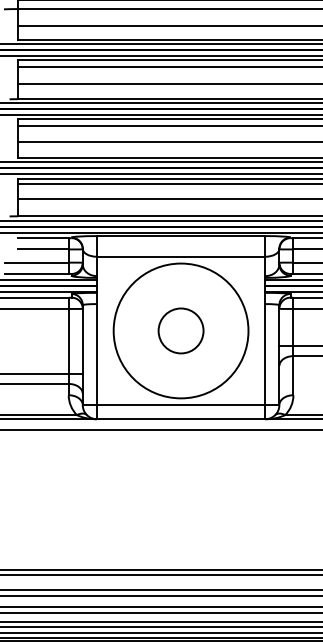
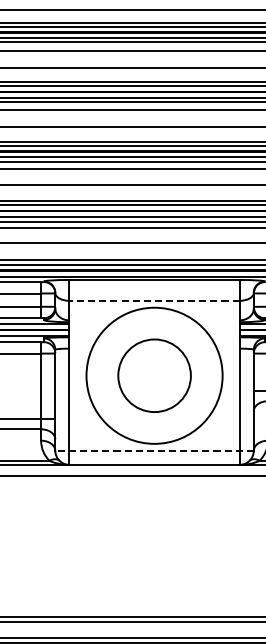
line: (180, 256) -> (153, 300), solid -> dashed
circle: (180, 330) -> (153, 375), size x1.6
line: (180, 405) -> (153, 451), solid -> dashed

